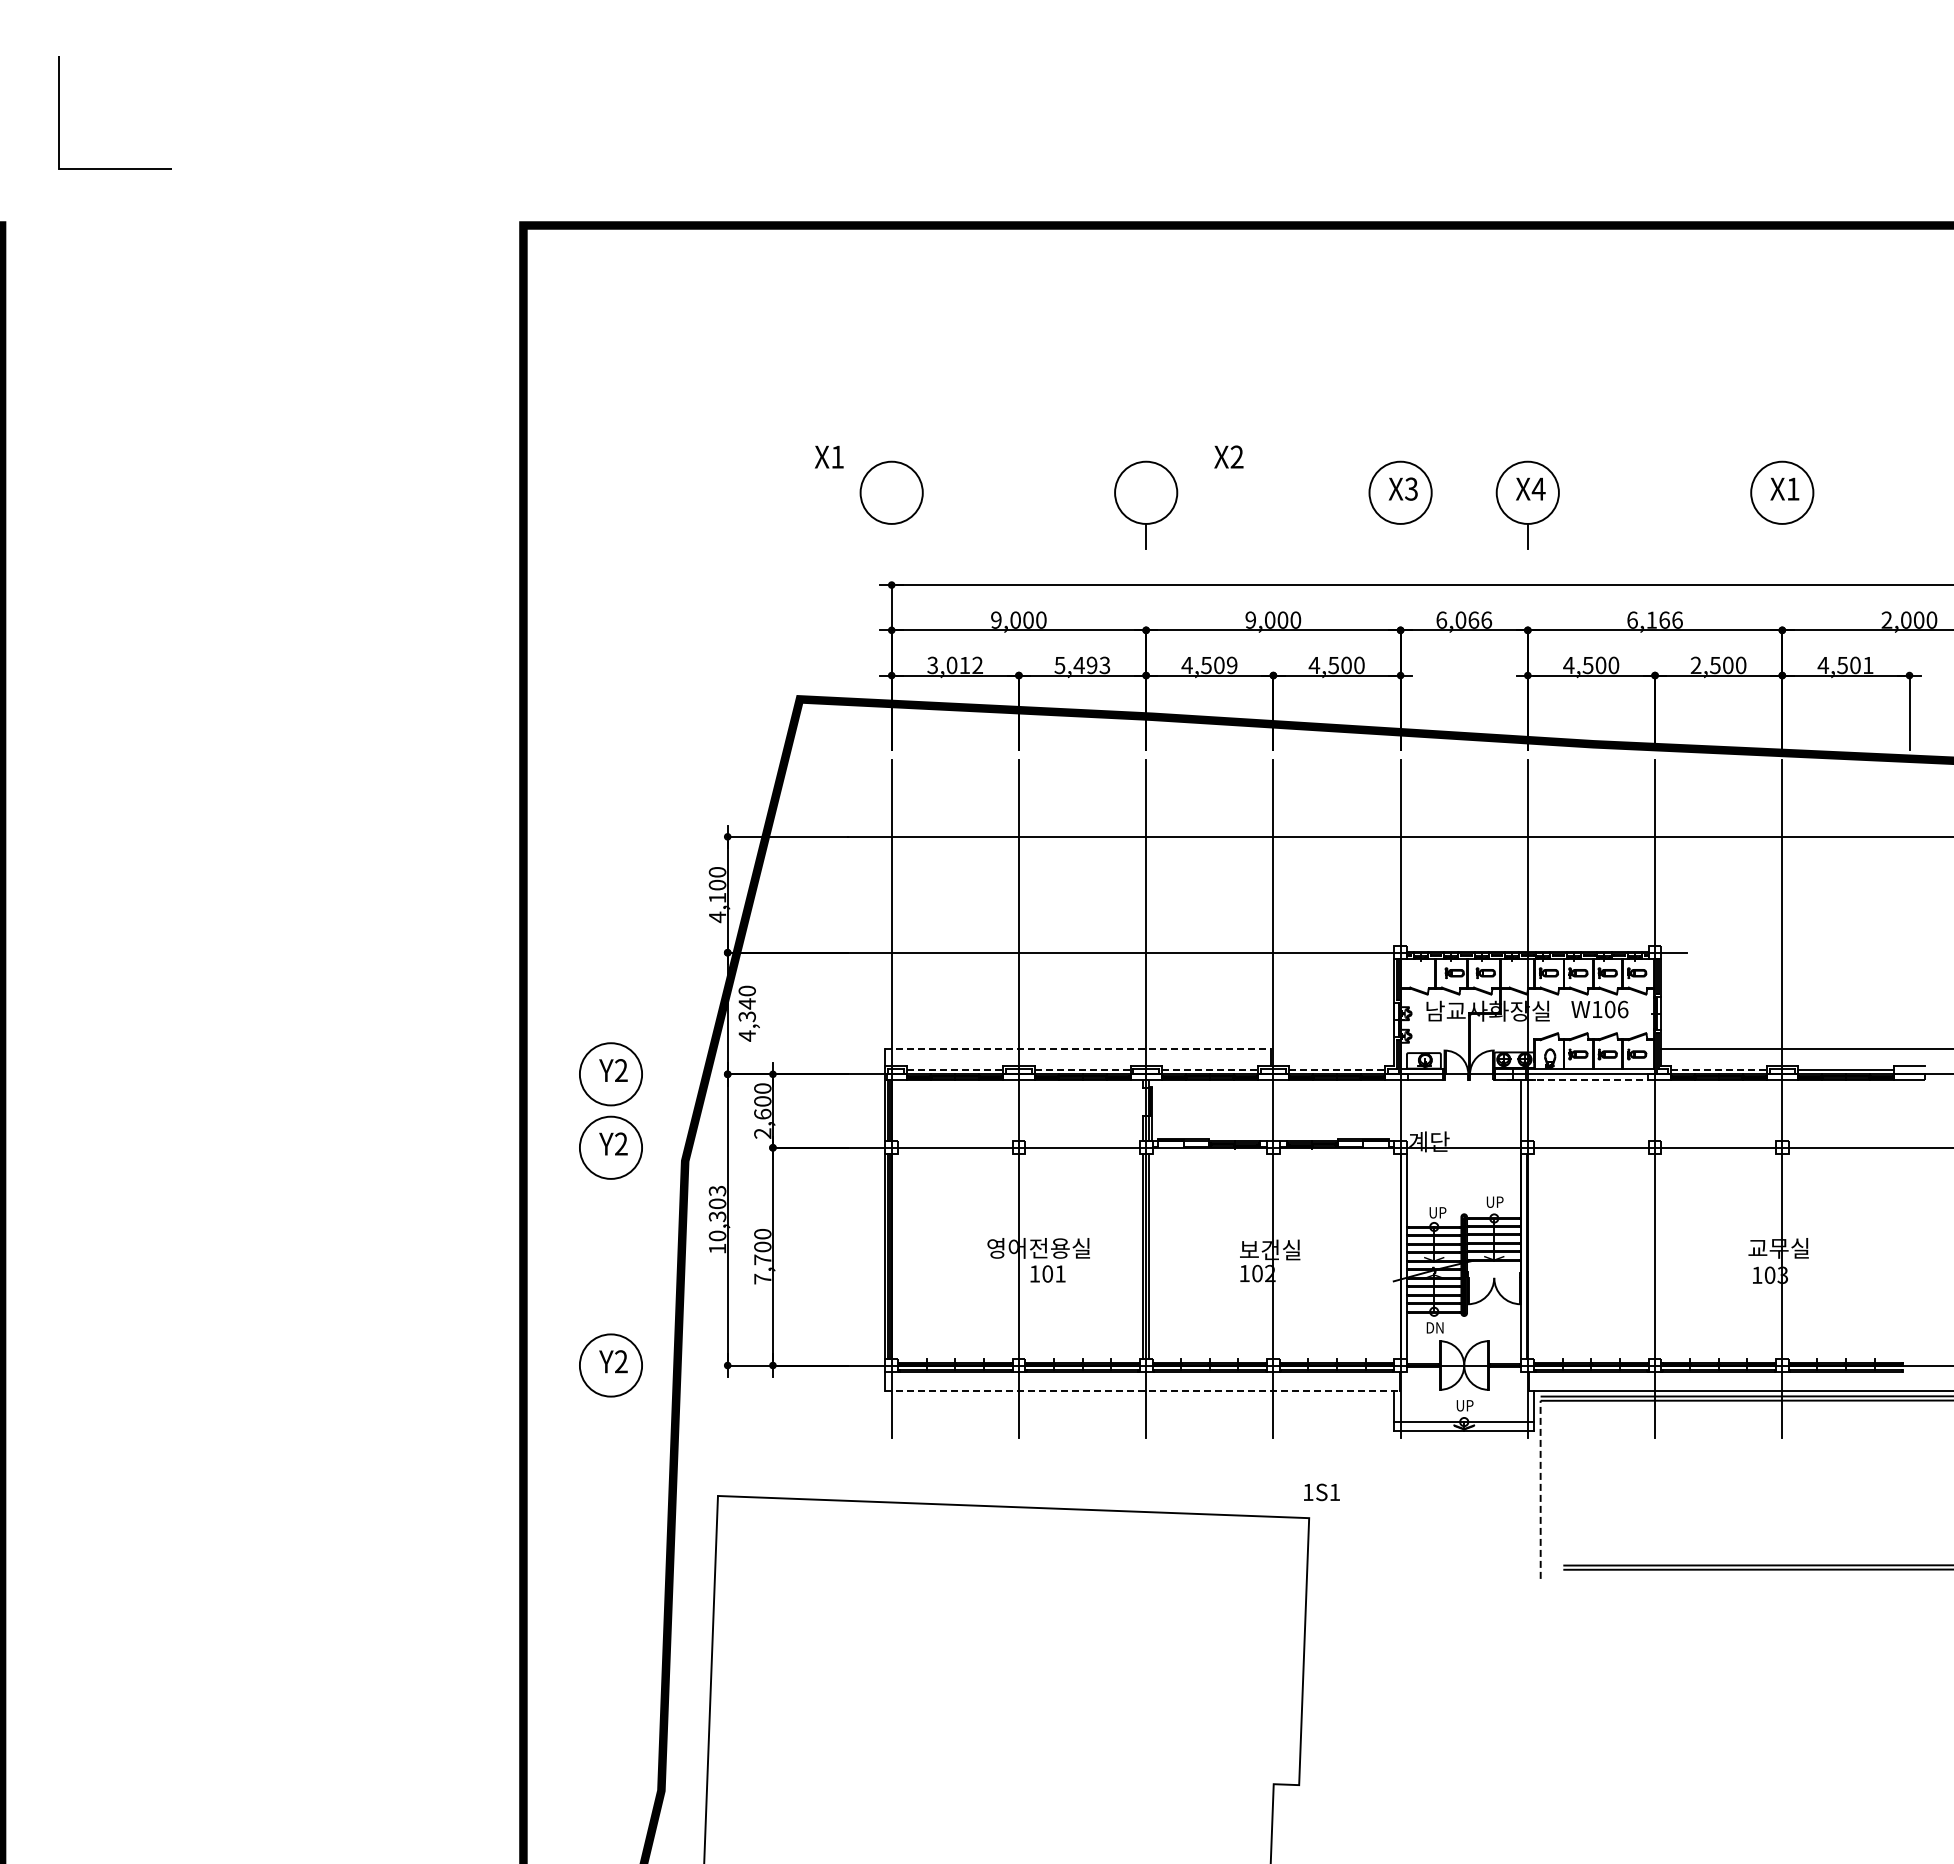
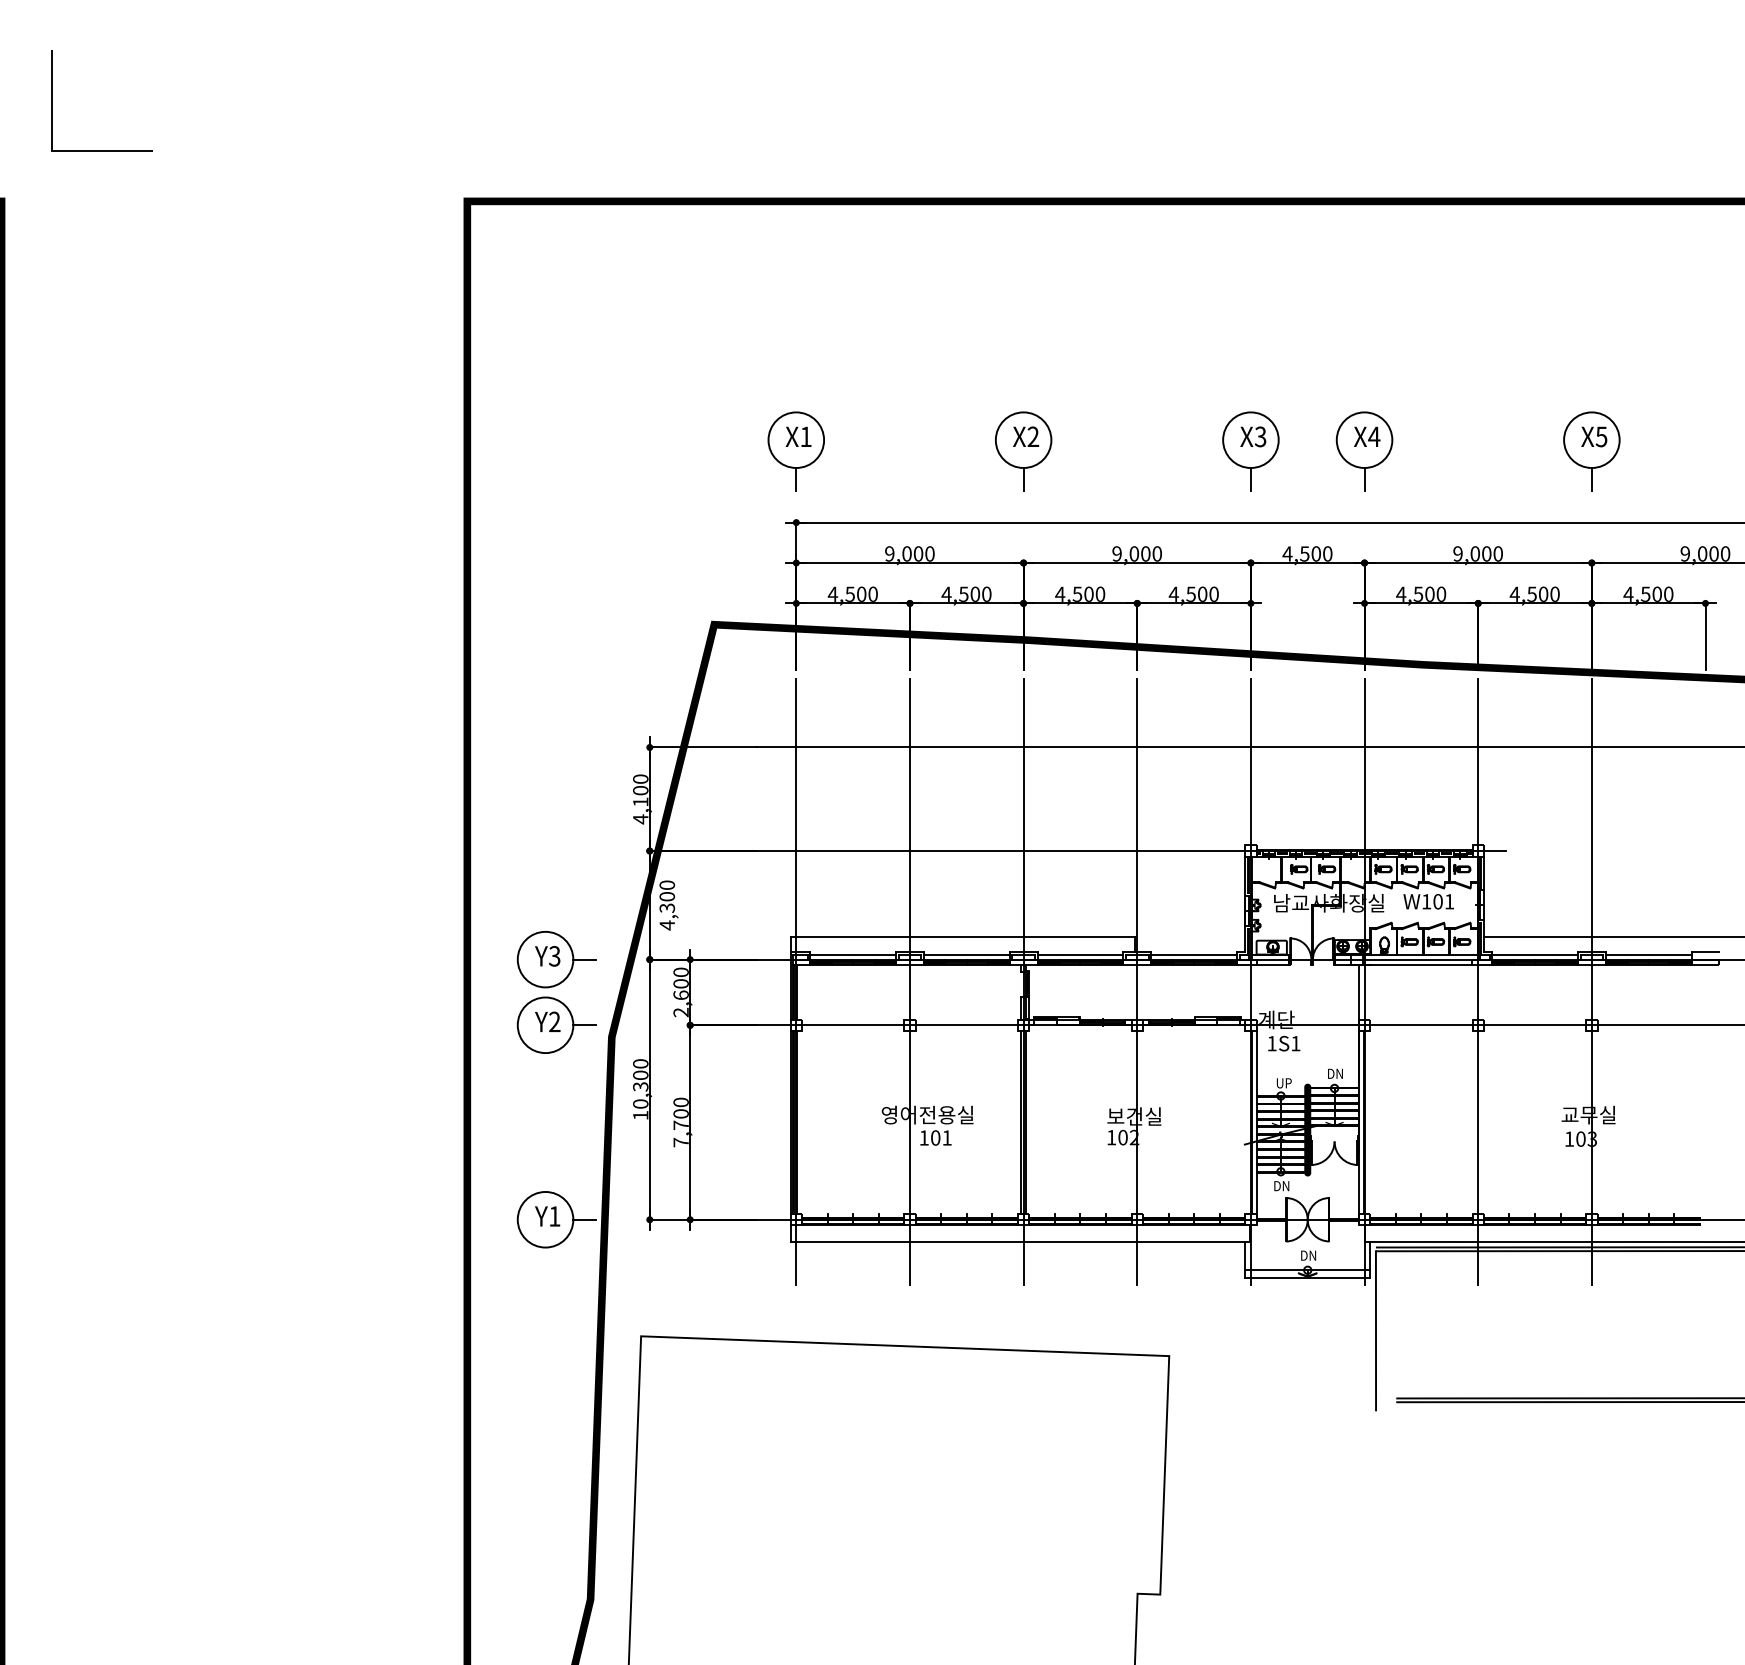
text: (829, 456) -> (798, 436), moved
text: (1228, 456) -> (1025, 436), moved
text: (1792, 488) -> (1600, 436), X1 -> X5
line: (891, 536) -> (796, 479), added
line: (1400, 536) -> (1250, 479), added
line: (1782, 536) -> (1592, 479), added
text: (1463, 619) -> (1307, 553), 6,066 -> 4,500
text: (1654, 619) -> (1477, 553), 6,166 -> 9,000
text: (1886, 619) -> (1684, 553), 2,000 -> 9,000
text: (1695, 664) -> (1514, 593), 2,500 -> 4,500
text: (954, 665) -> (852, 594), 3,012 -> 4,500
text: (1082, 665) -> (966, 594), 5,493 -> 4,500
text: (1231, 665) -> (1099, 594), 4,509 -> 4,500
text: (1868, 665) -> (1668, 594), 4,501 -> 4,500
text: (746, 1003) -> (666, 896), 4,340 -> 4,300
text: (1623, 1009) -> (1450, 901), W106 -> W101
line: (1078, 1048) -> (963, 936), dashed -> solid
line: (955, 1069) -> (853, 955), dashed -> solid
line: (1083, 1069) -> (967, 955), dashed -> solid
line: (1210, 1069) -> (1081, 955), dashed -> solid
line: (1337, 1069) -> (1194, 955), dashed -> solid
line: (1719, 1069) -> (1535, 955), dashed -> solid
text: (620, 1070) -> (554, 956), Y2 -> Y3
line: (654, 1074) -> (584, 959), added
line: (1587, 1079) -> (1417, 964), dashed -> solid
line: (654, 1147) -> (584, 1025), added
text: (717, 1190) -> (640, 1063), 10,303 -> 10,300
text: (1494, 1201) -> (1334, 1073), UP -> DN
text: (621, 1361) -> (554, 1216), Y2 -> Y1
line: (654, 1365) -> (584, 1219), added
line: (1143, 1390) -> (1021, 1242), dashed -> solid
text: (1464, 1405) -> (1307, 1255), UP -> DN
line: (1540, 1489) -> (1375, 1330), dashed -> solid
text: (1321, 1492) -> (1283, 1043), moved

